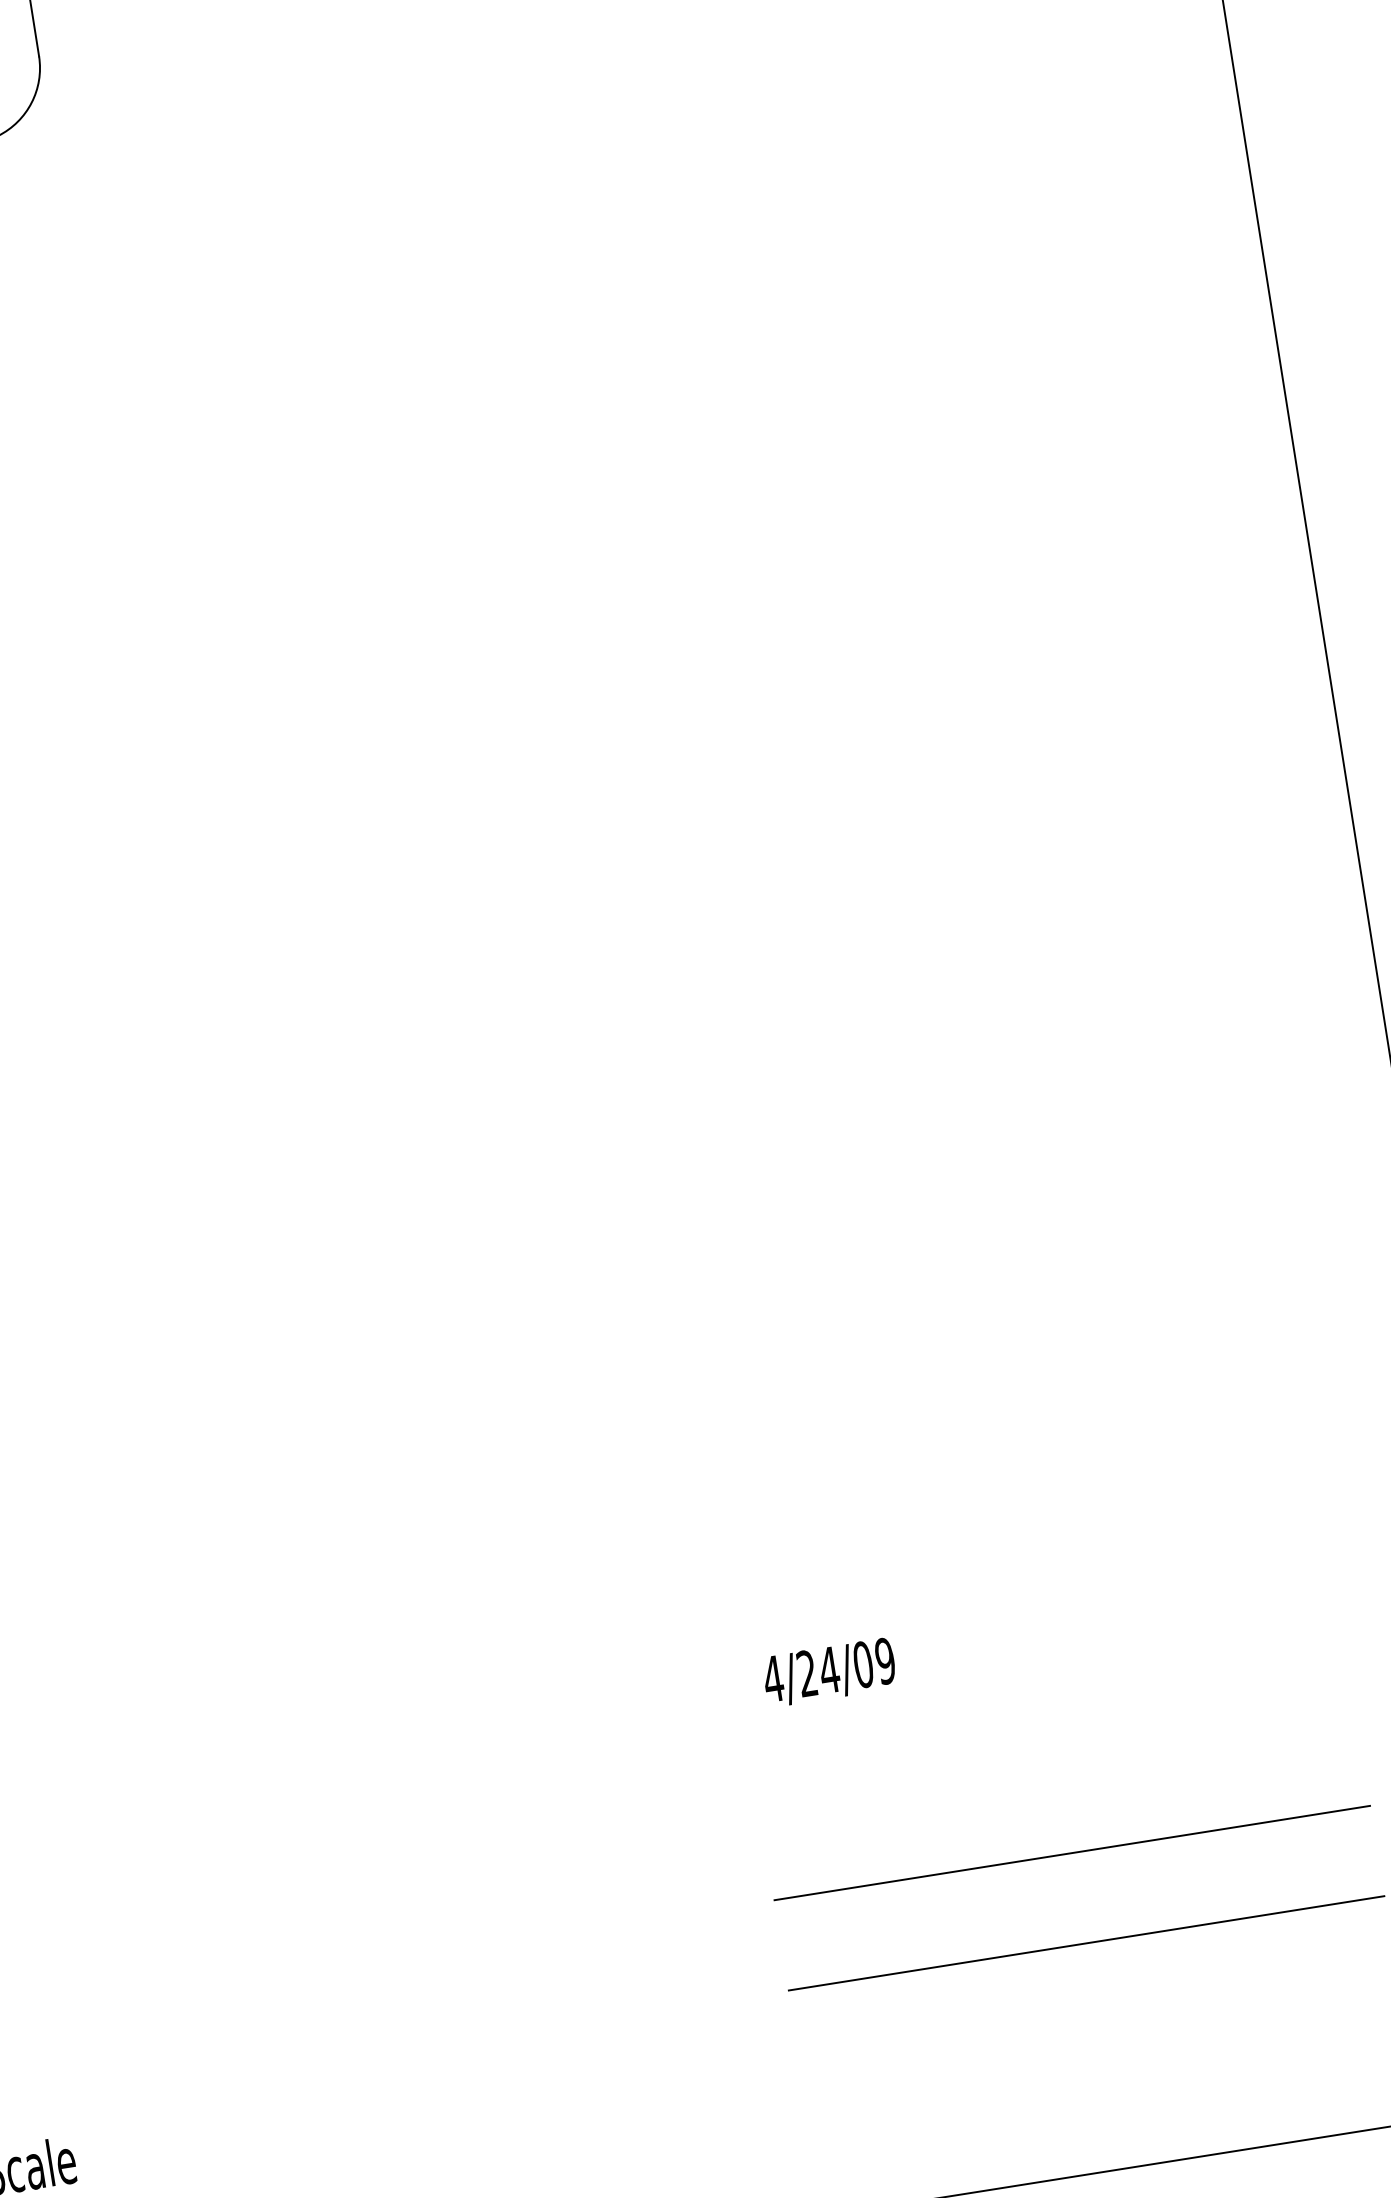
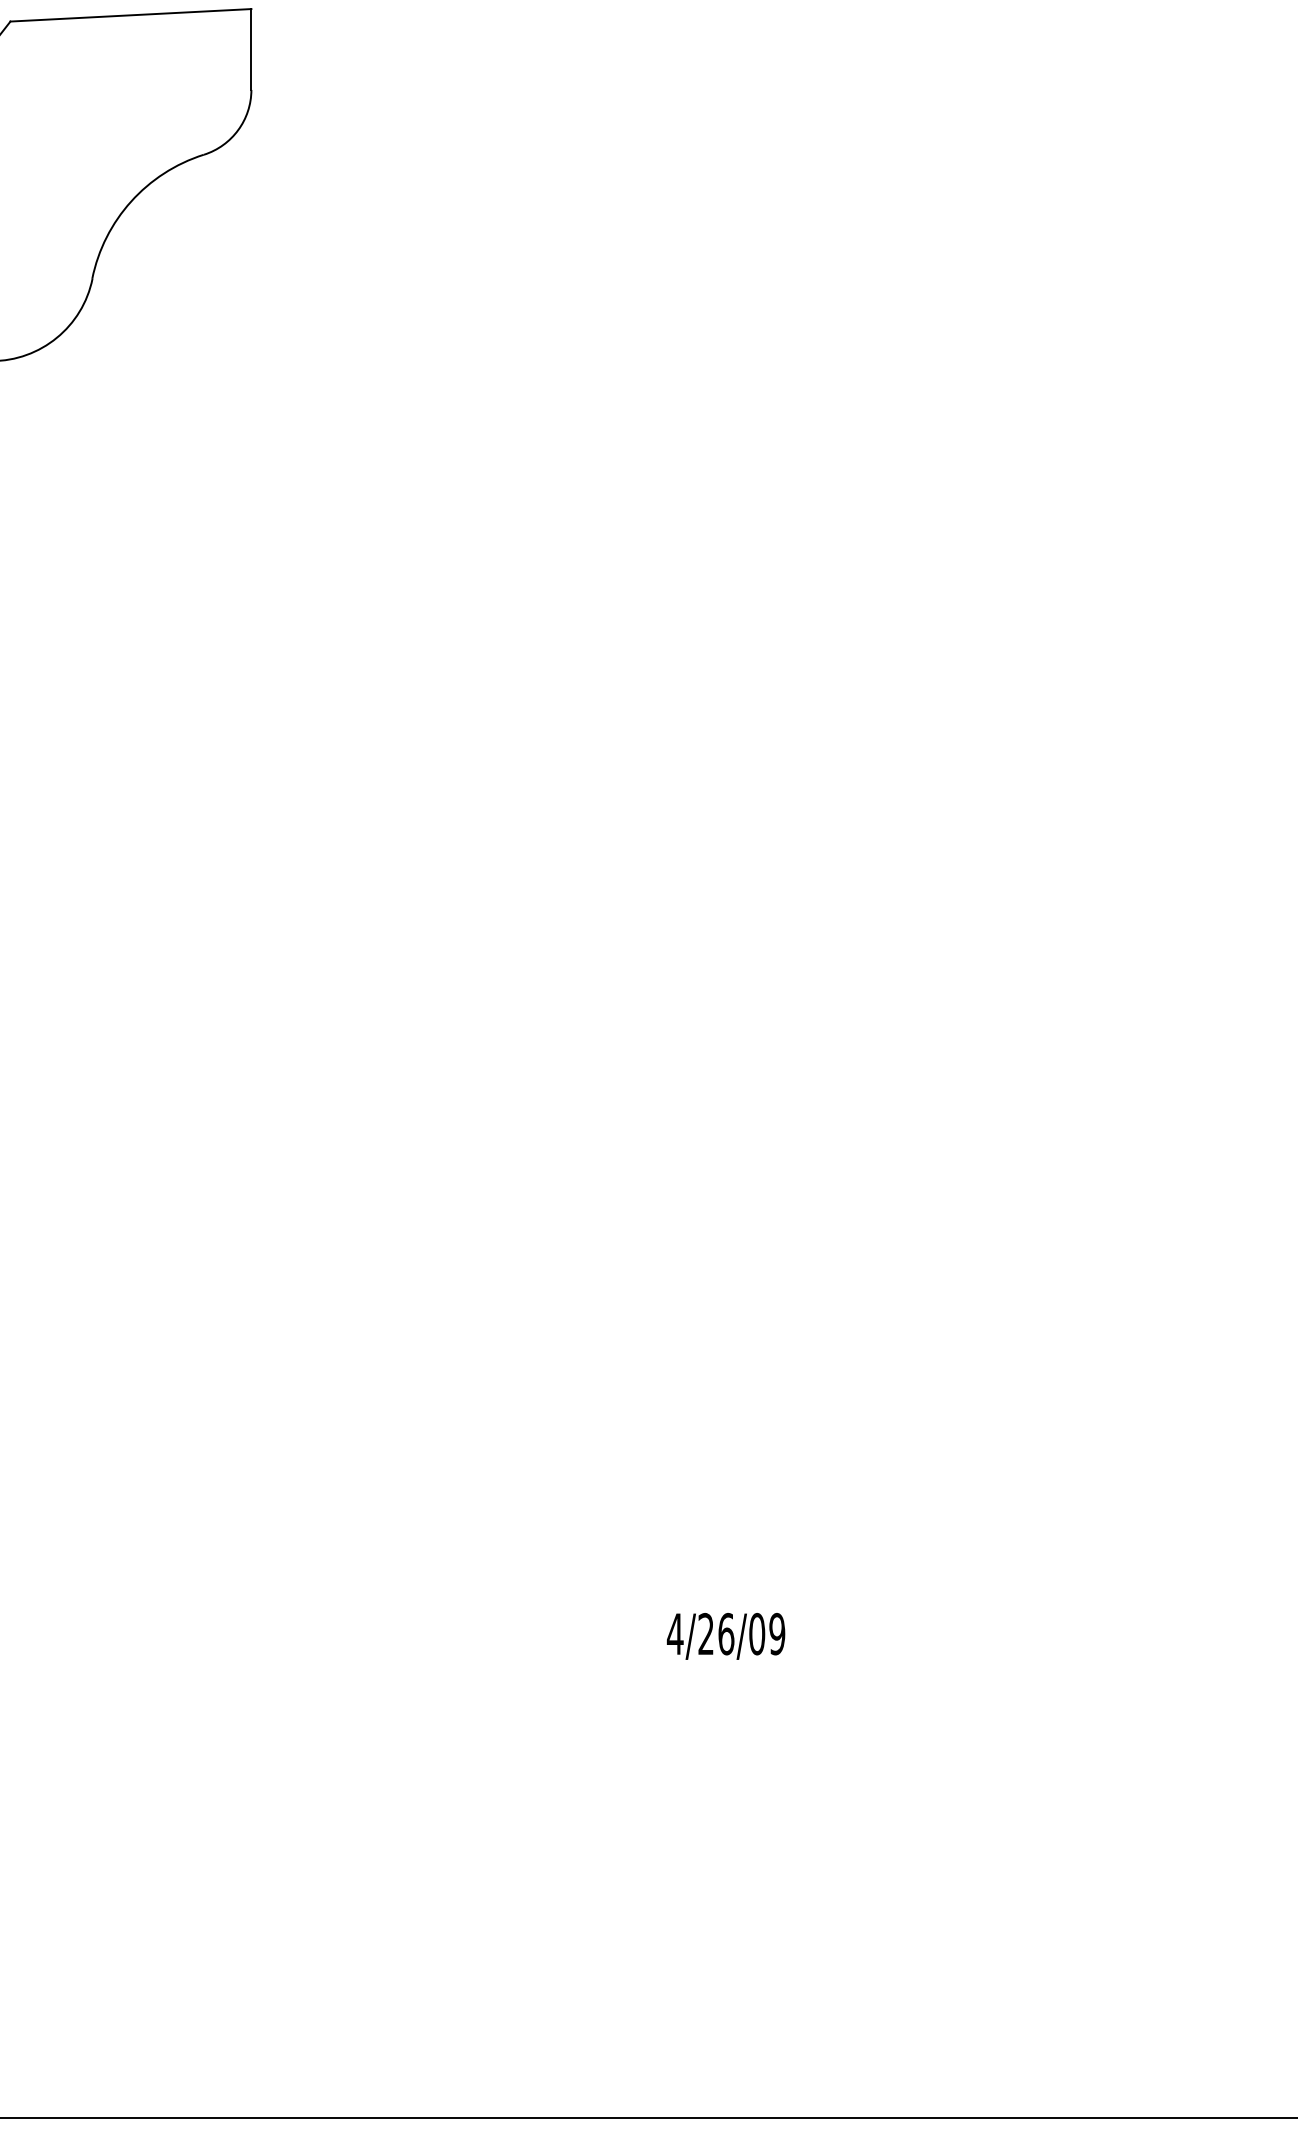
text: (828, 1669) -> (725, 1633), 4/24/09 -> 4/26/09
line: (1072, 1852) -> (916, 1830), removed
line: (1086, 1942) -> (916, 1912), removed

